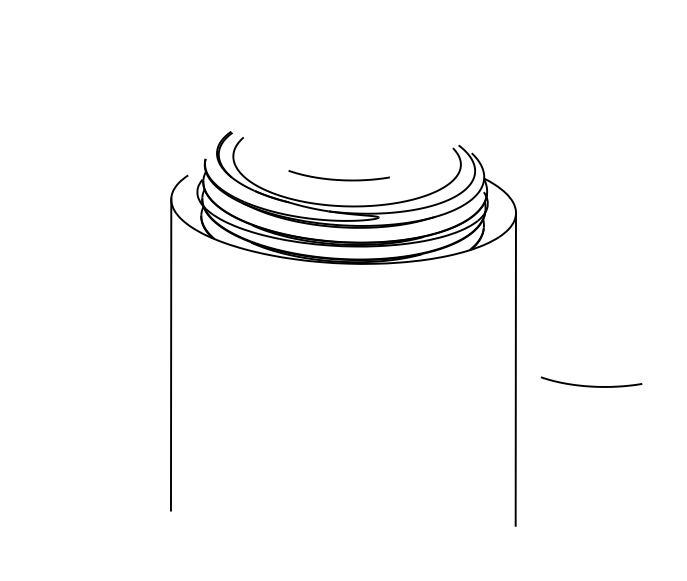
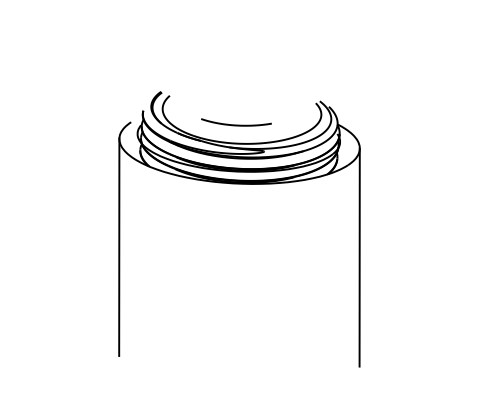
curve: (591, 385) -> (412, 268), removed

